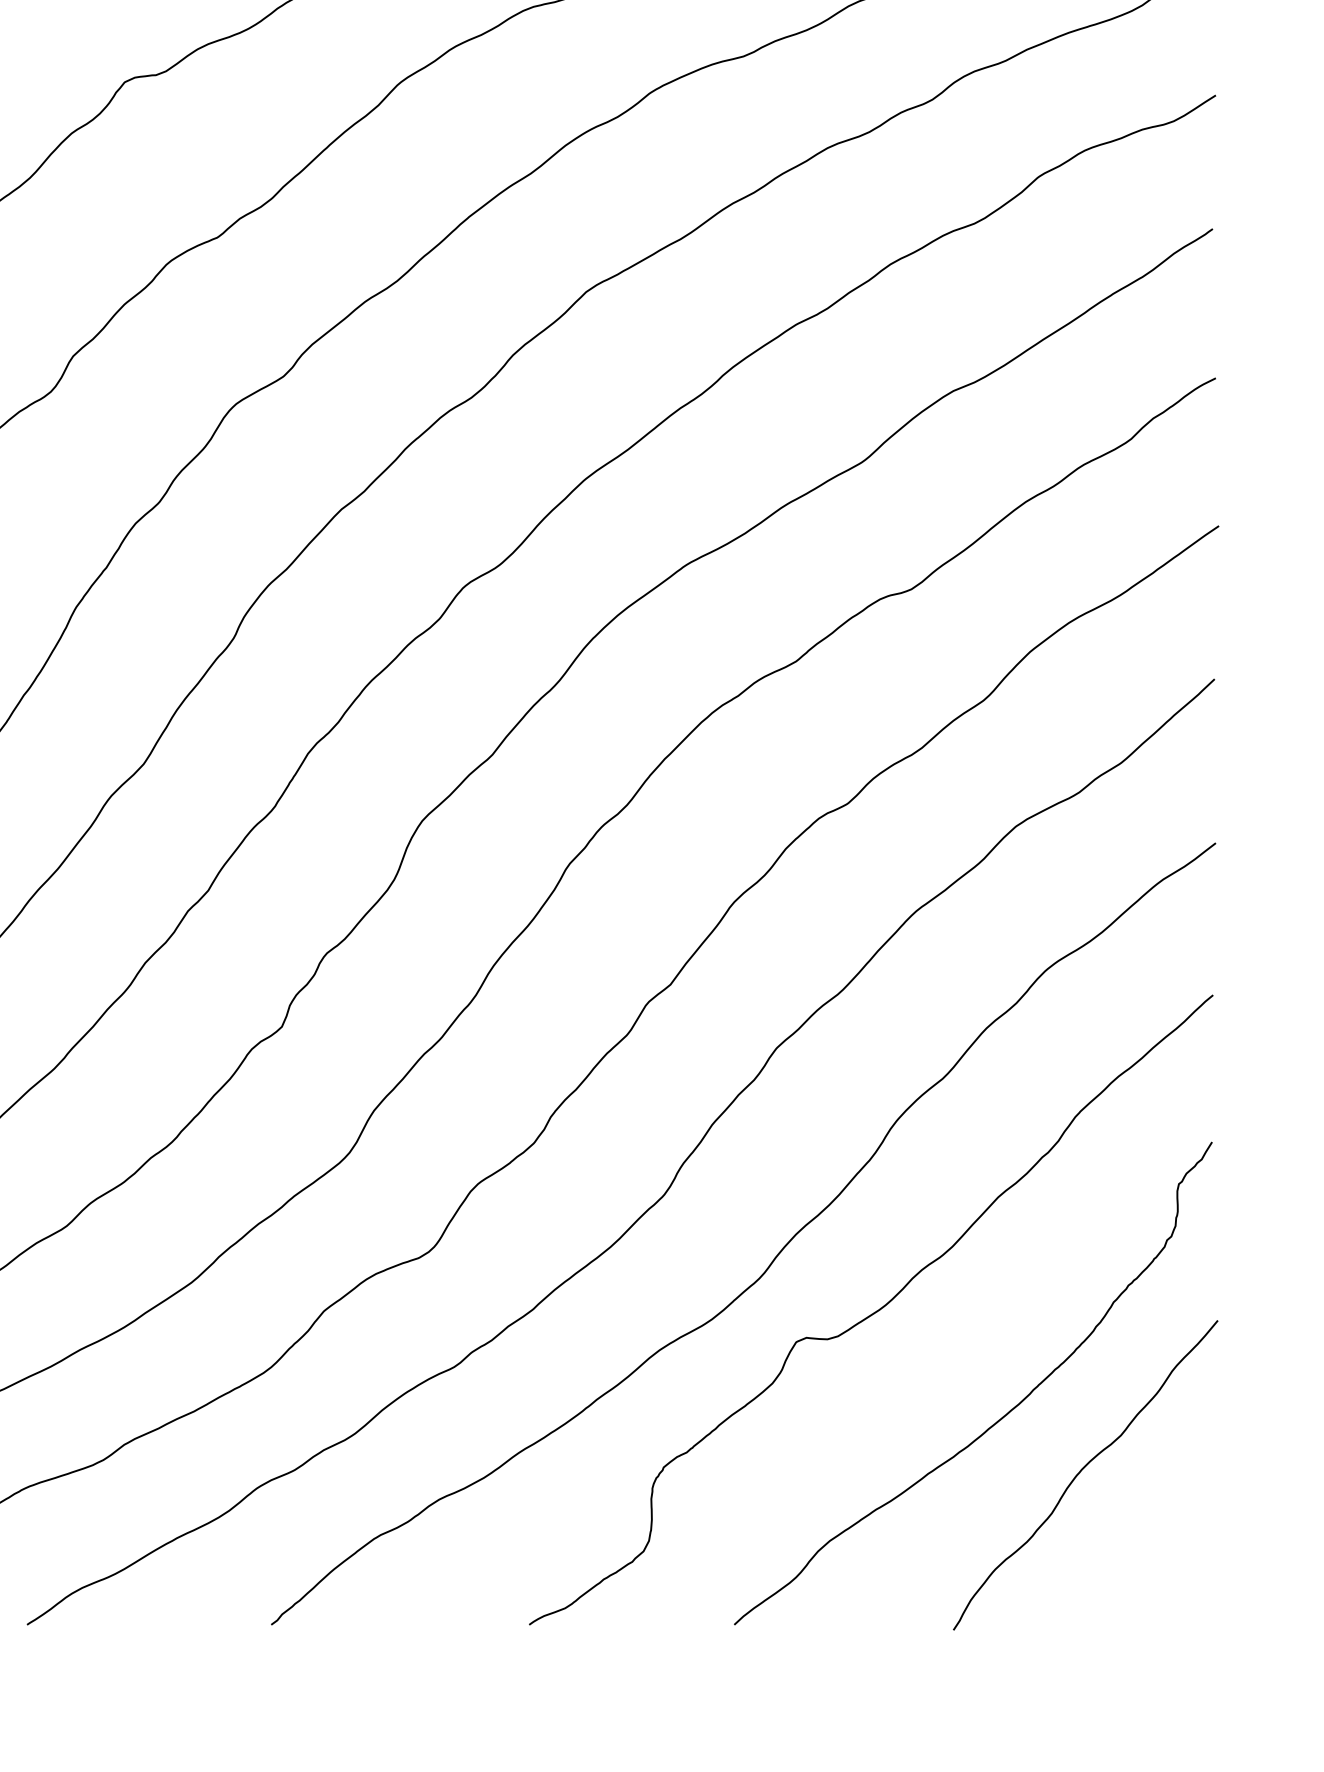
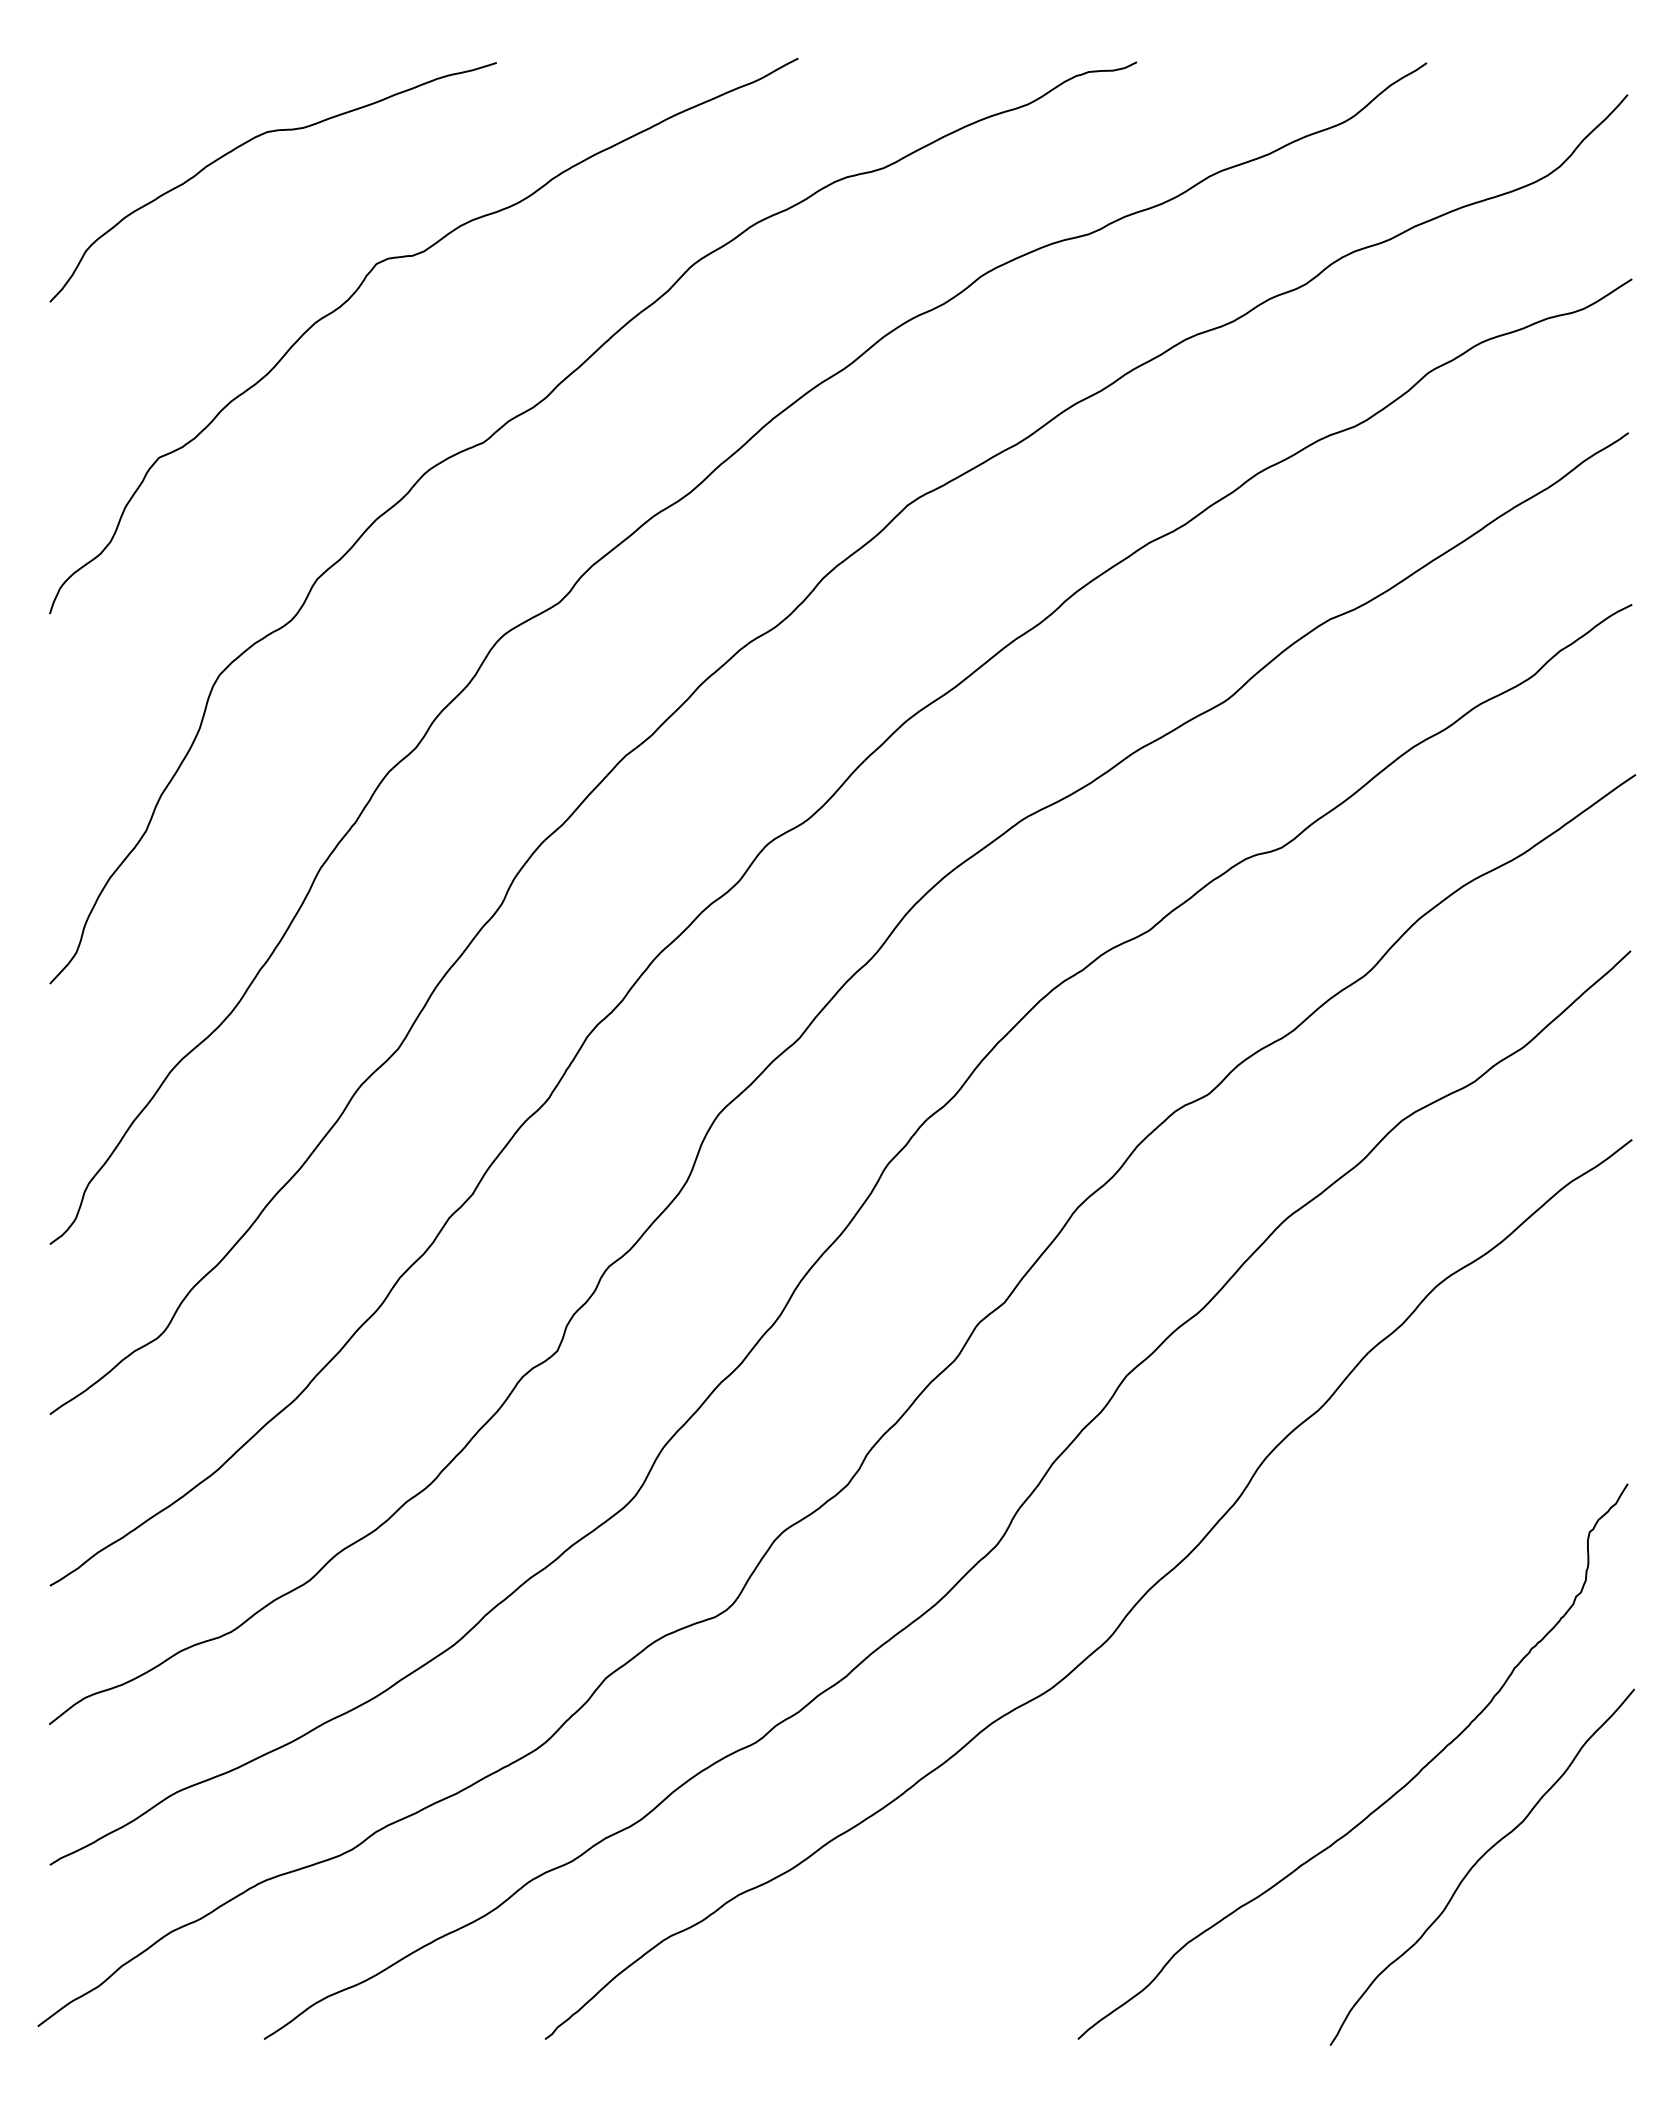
curve: (872, 1313) -> (1237, 1680), removed

